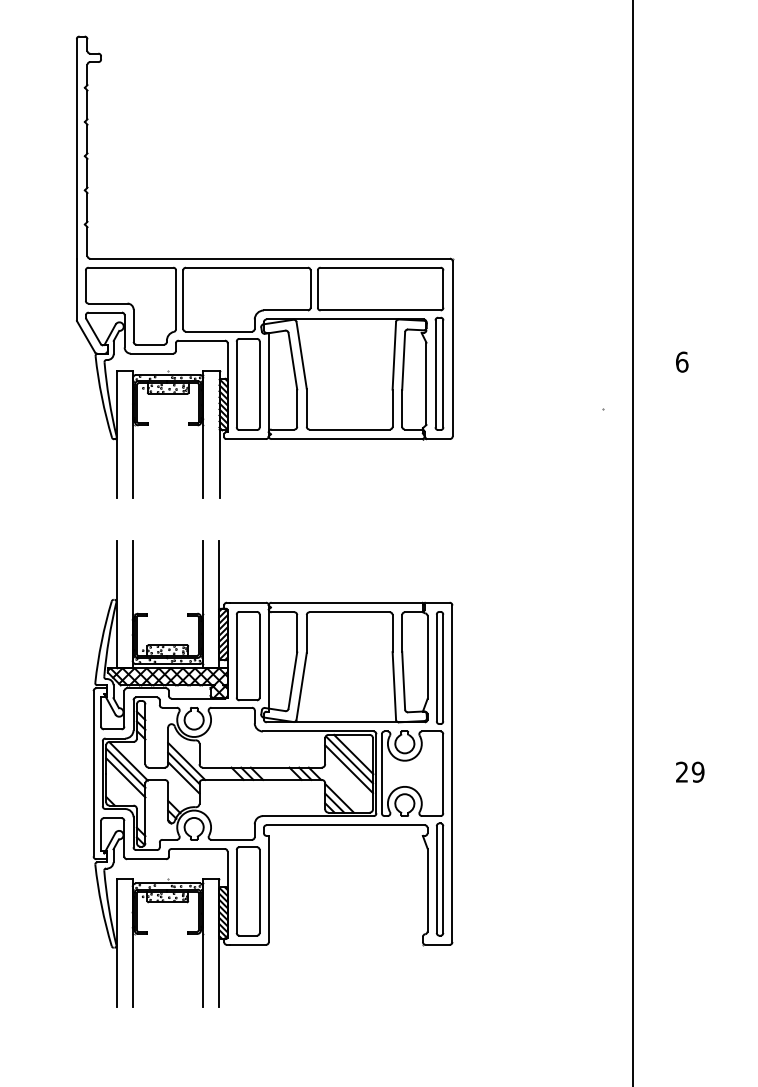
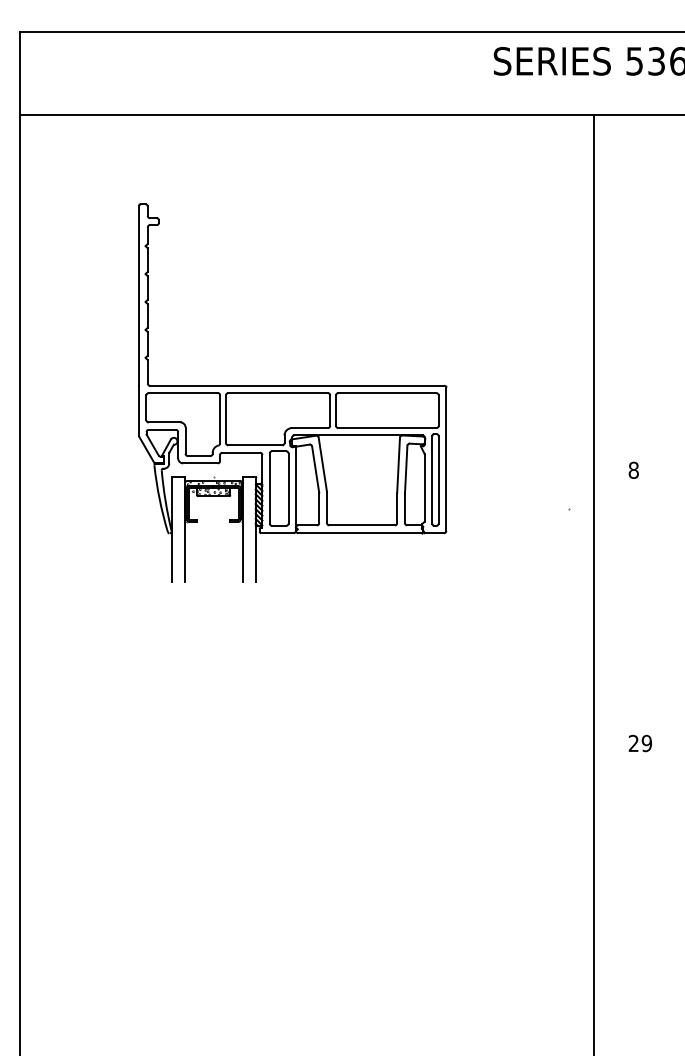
text: (681, 361) -> (633, 469), 6 -> 8
text: (689, 772) -> (639, 743), moved
part: (273, 773) -> (299, 806), removed

